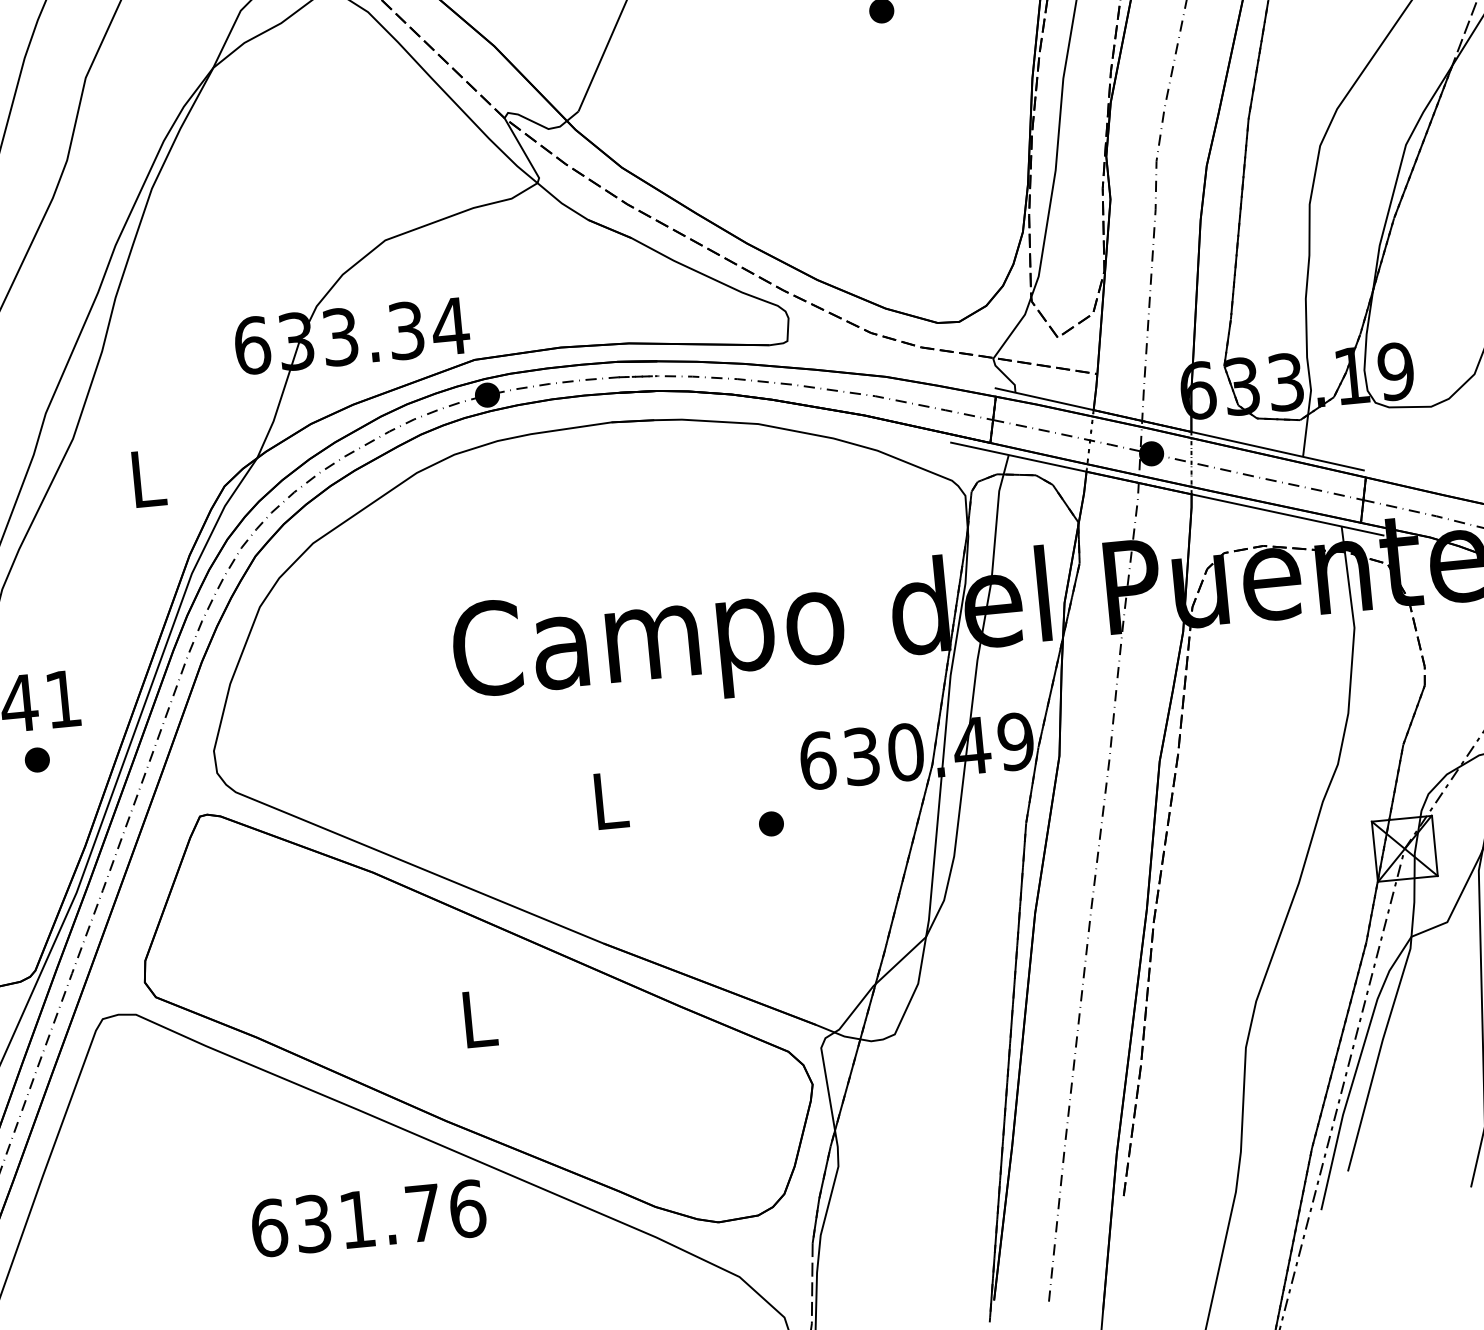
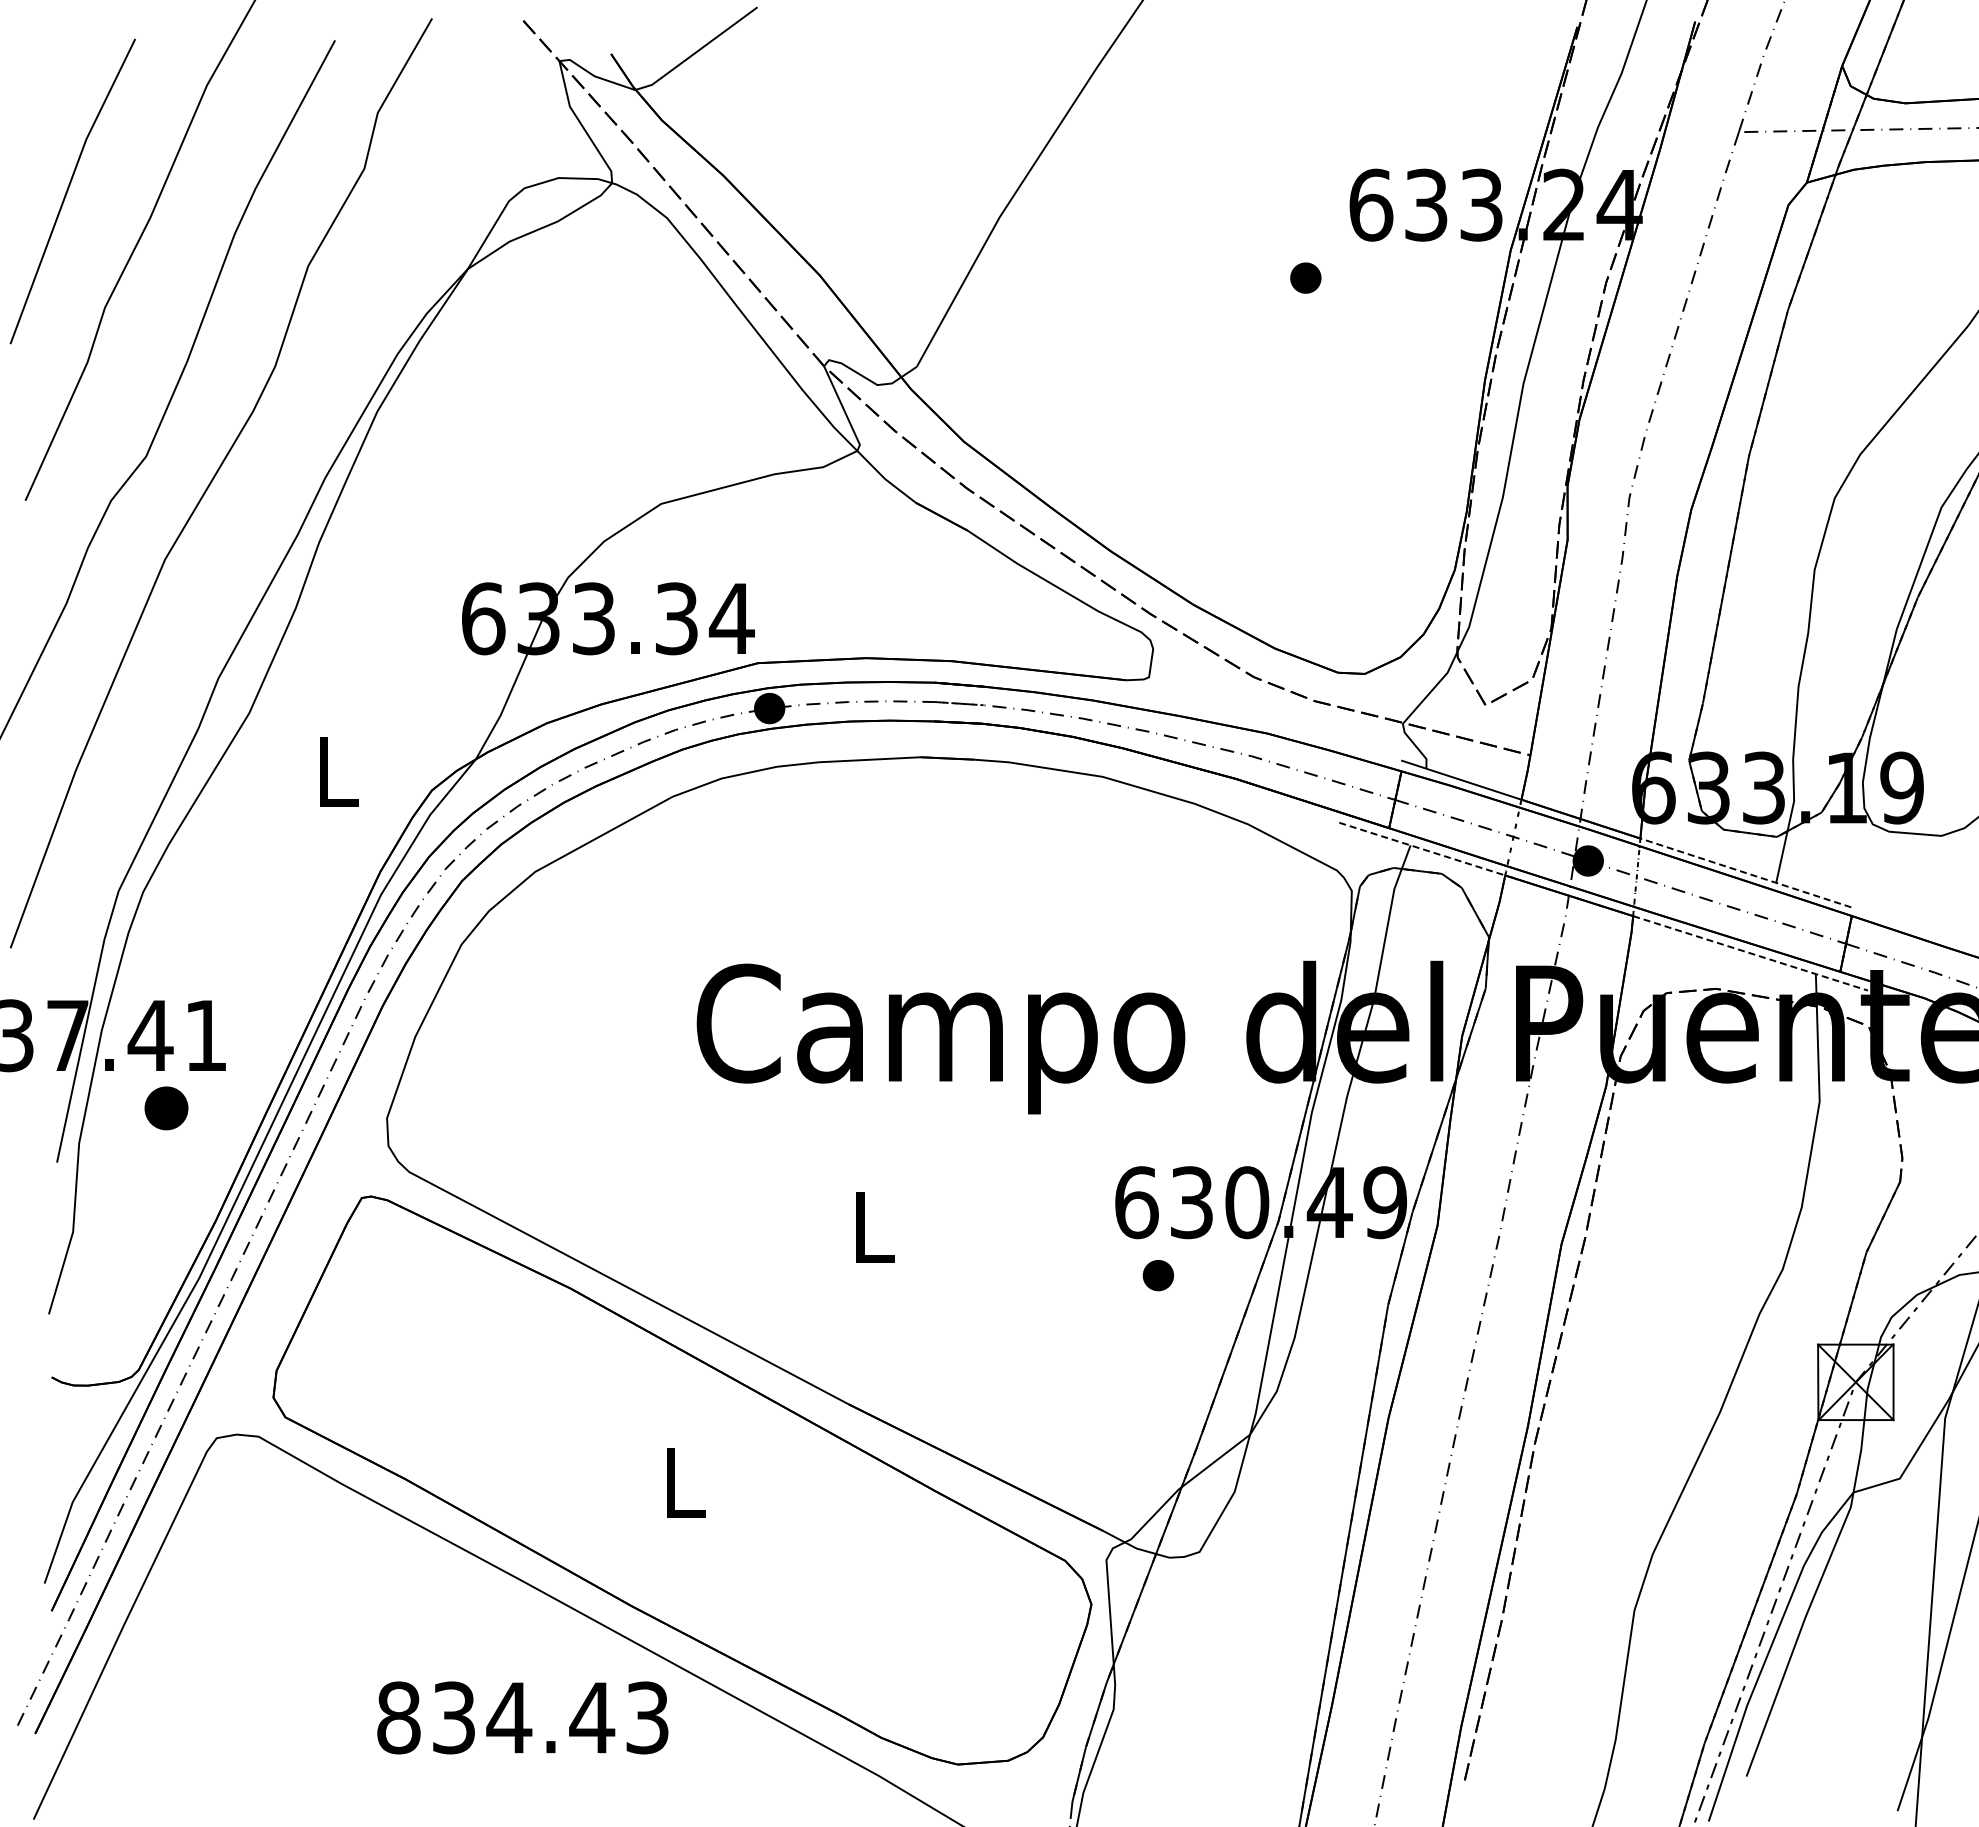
line: (1277, 450) -> (1745, 872), solid -> dashed
line: (1018, 457) -> (1422, 849), solid -> dashed
line: (1287, 515) -> (1750, 953), solid -> dashed
part: (37, 759) -> (166, 1107), size x1.4
part: (770, 823) -> (1157, 1275), moved
text: (368, 1218) -> (523, 1717), 631.76 -> 834.43

